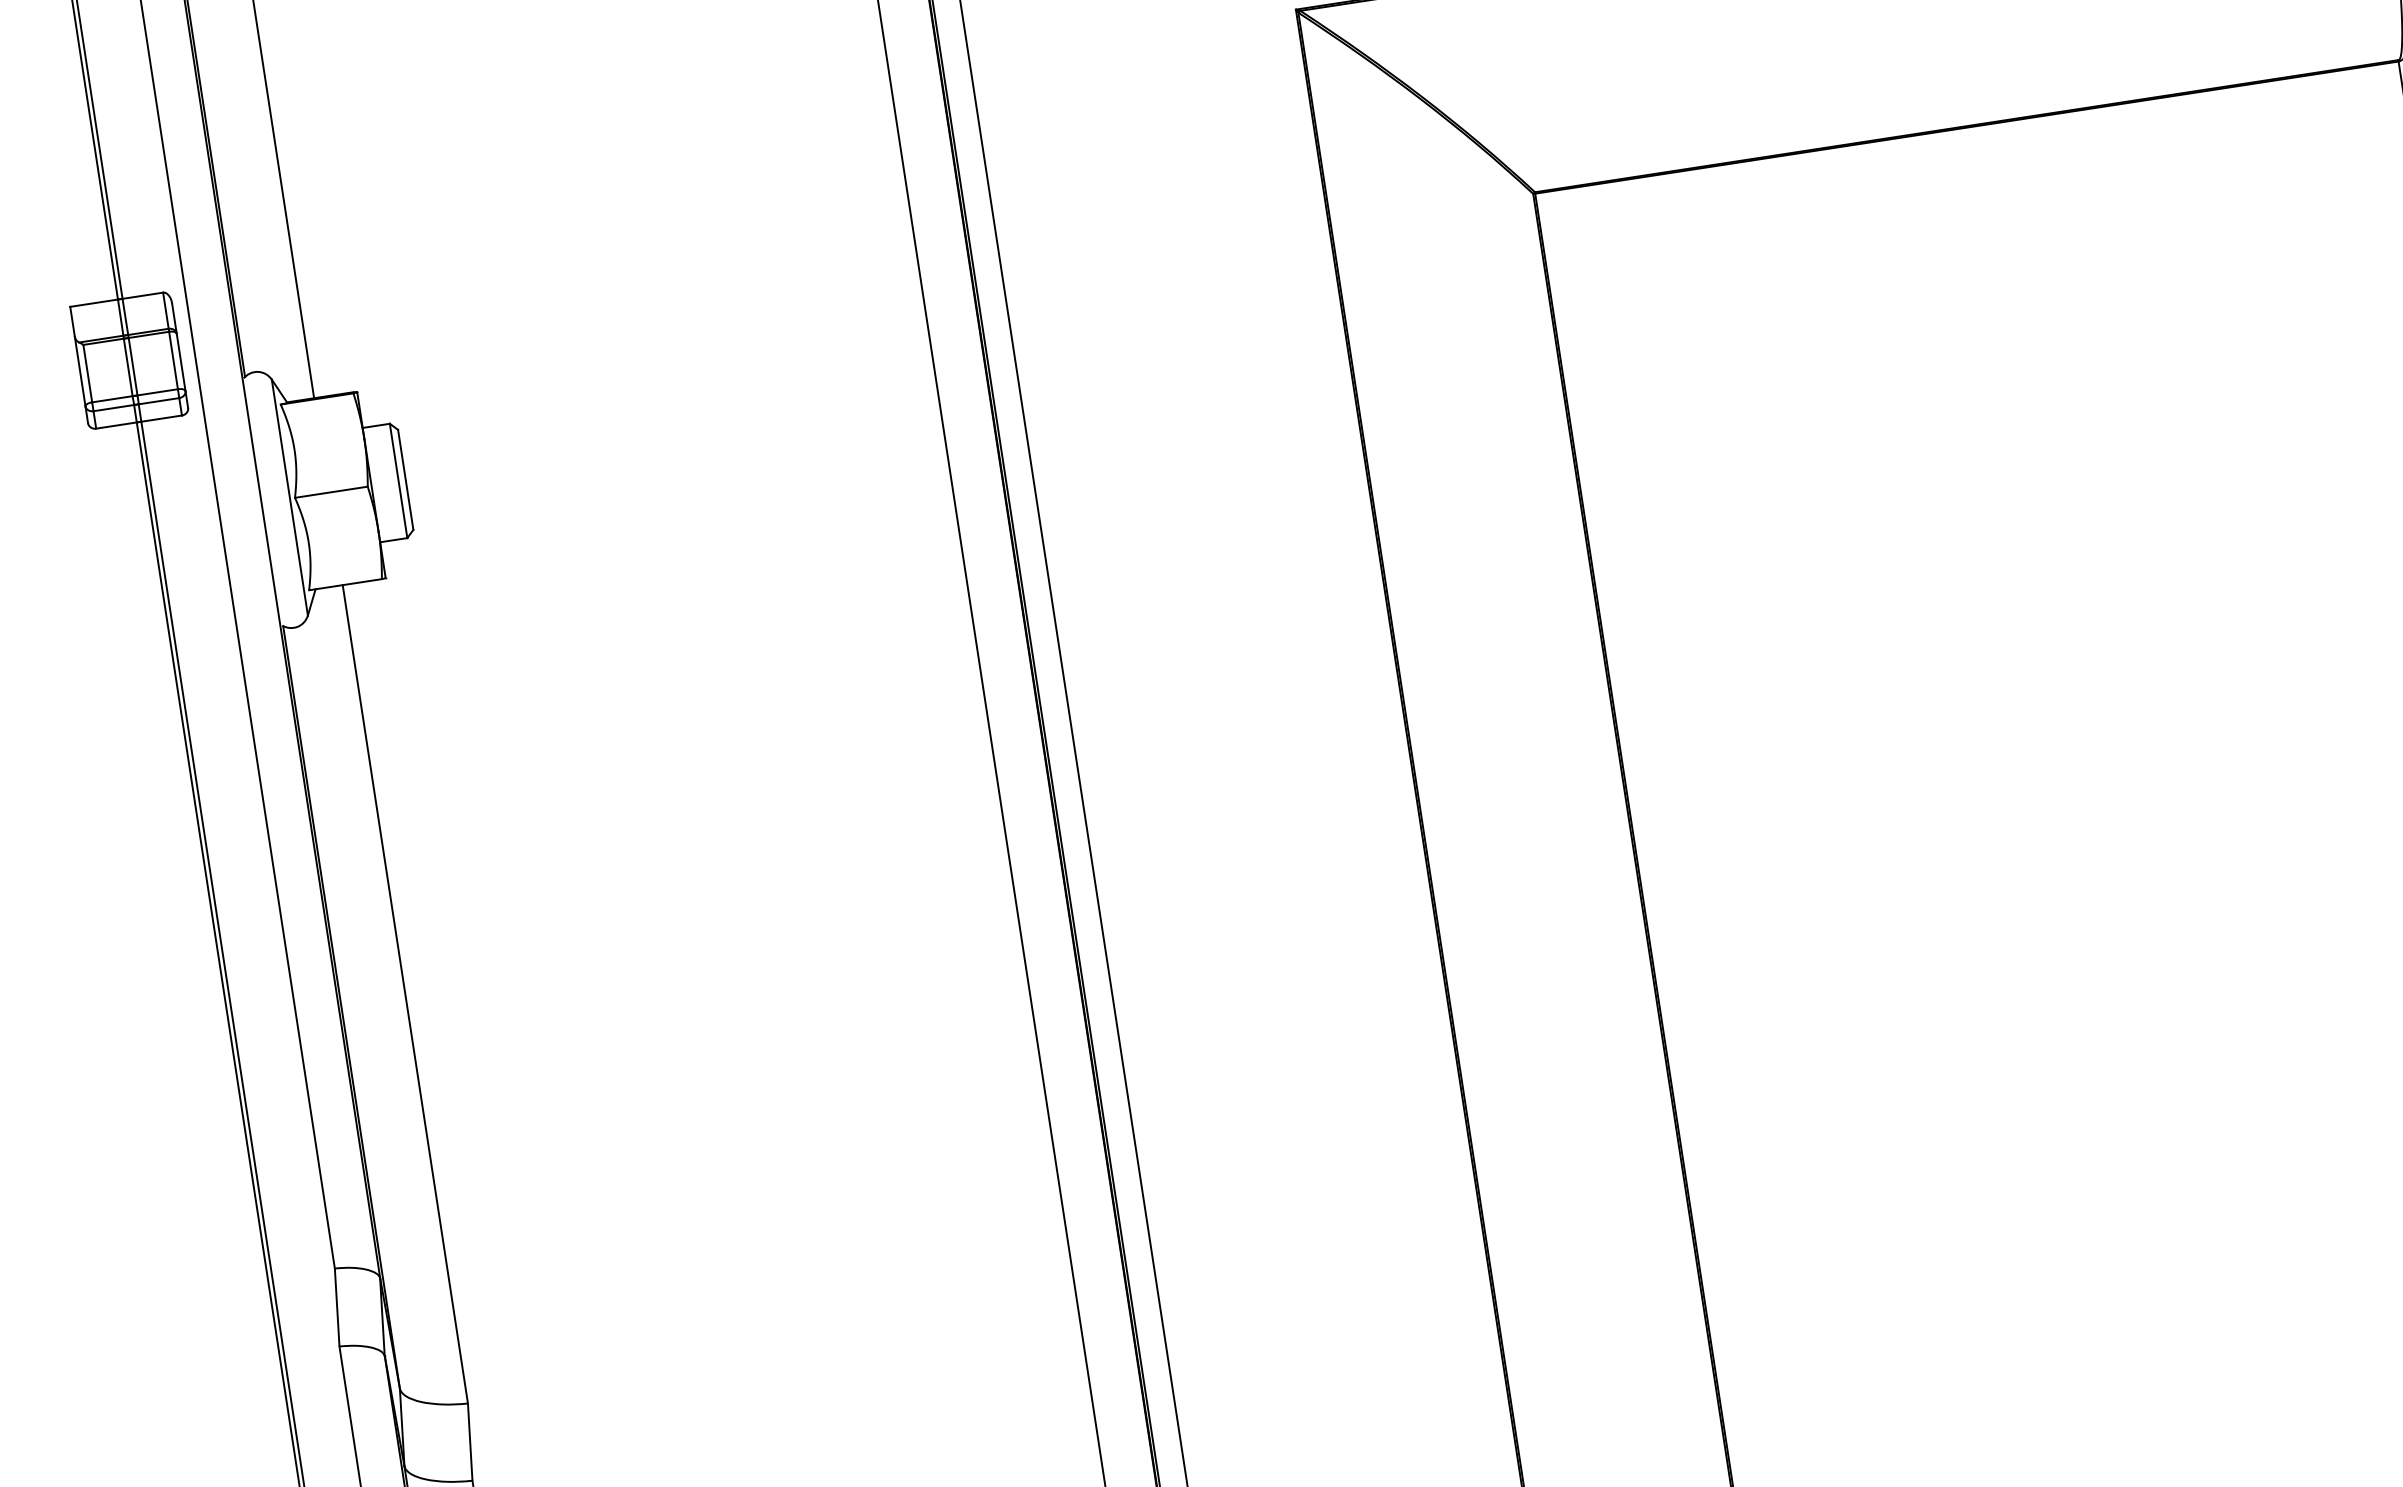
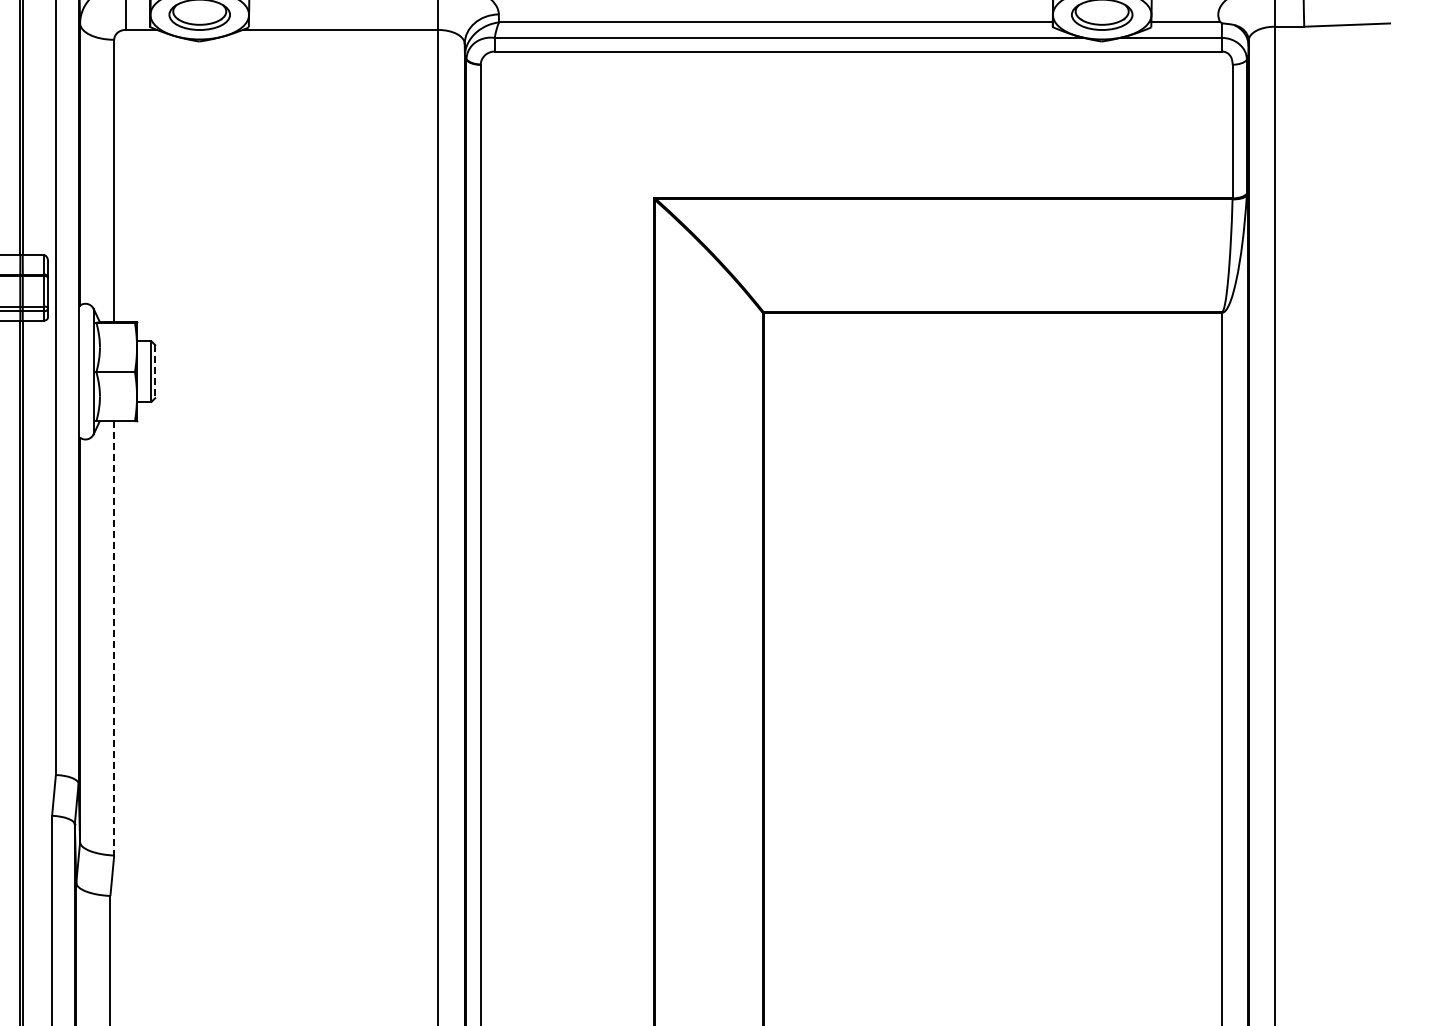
line: (406, 479) -> (155, 371), solid -> dashed
line: (405, 994) -> (114, 638), solid -> dashed

